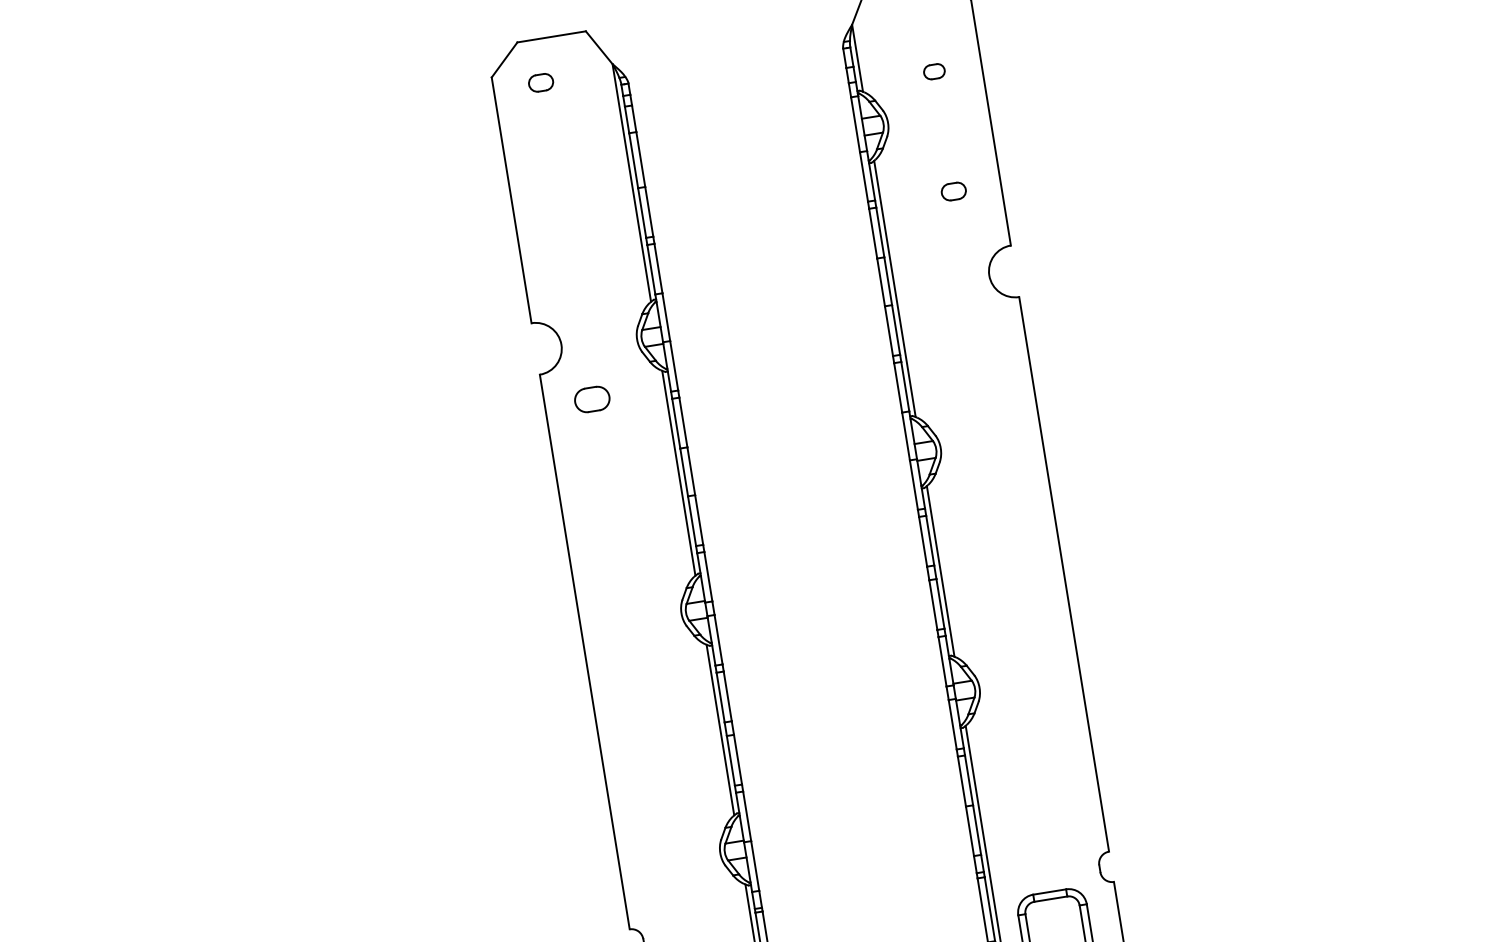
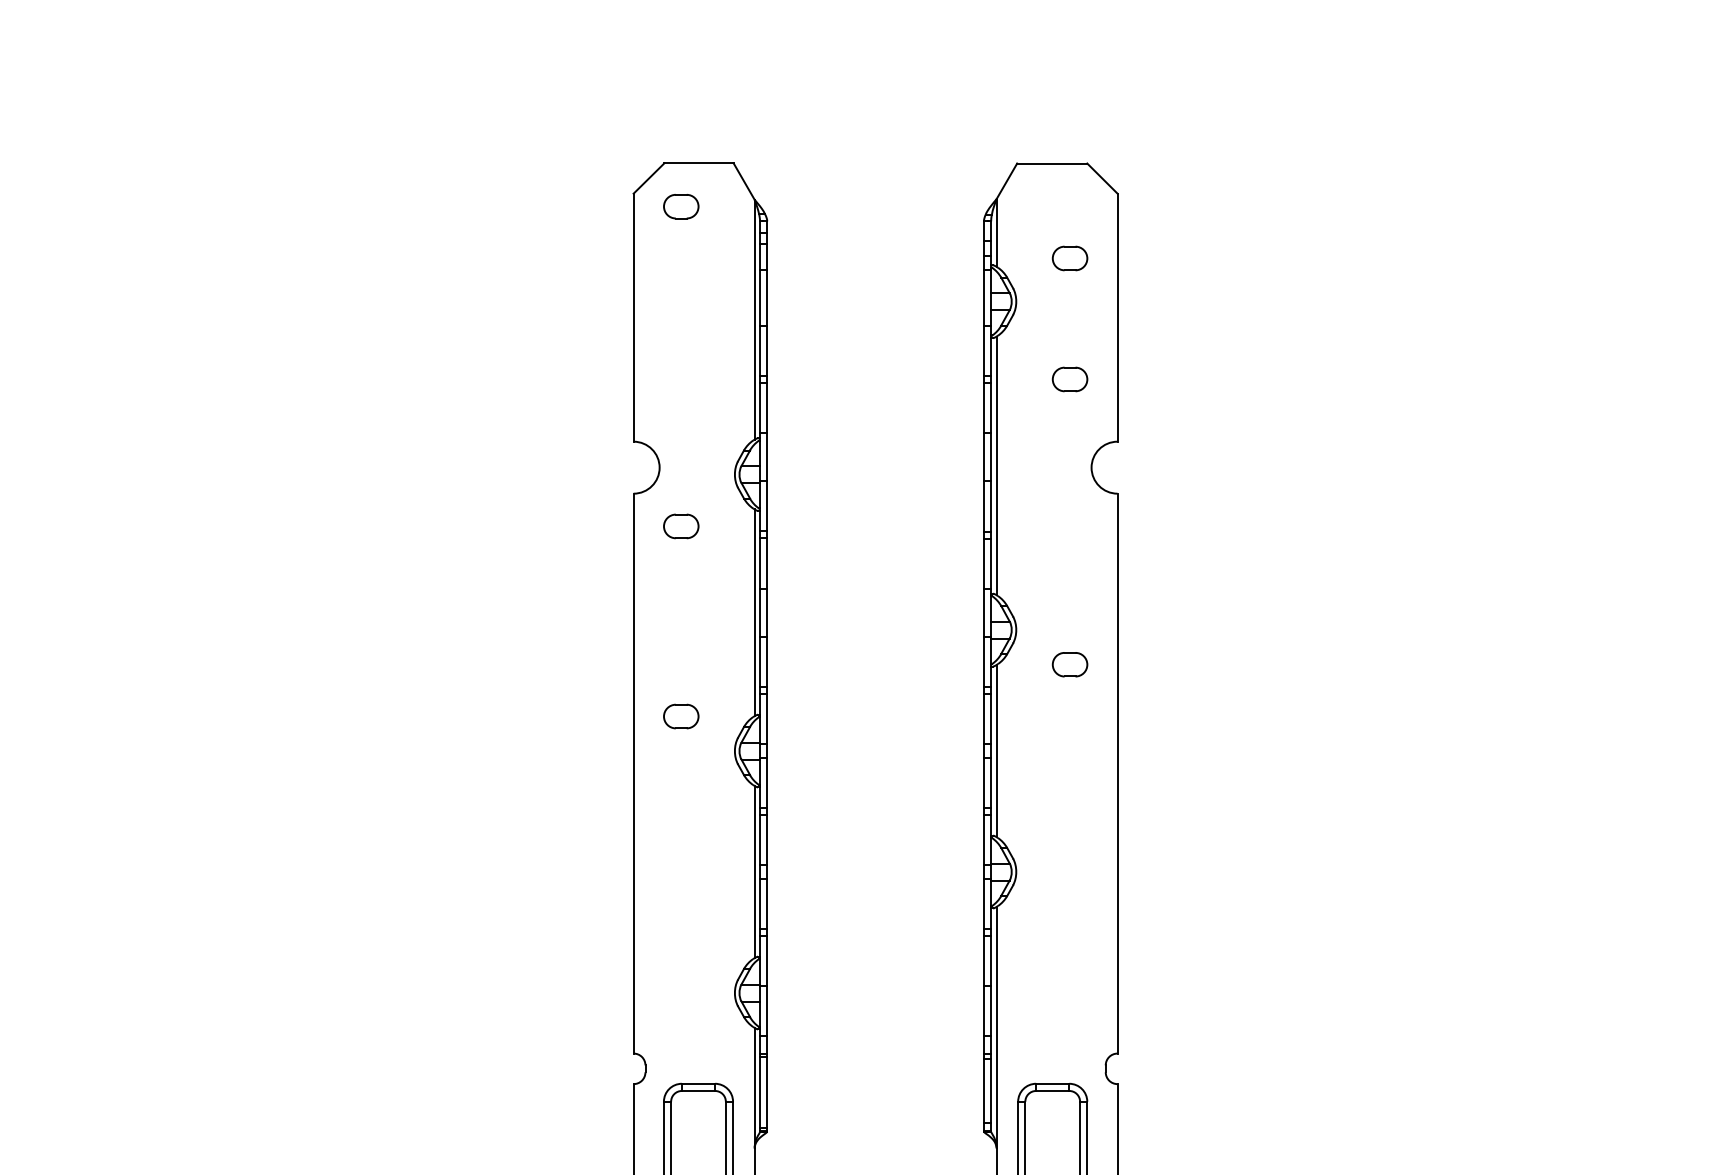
part: (933, 71) -> (1069, 258), size x1.67
part: (541, 82) -> (681, 206), size x1.43
part: (953, 191) -> (1069, 379), size x1.43
part: (999, 473) -> (1069, 664), added
part: (623, 587) -> (681, 716), added

